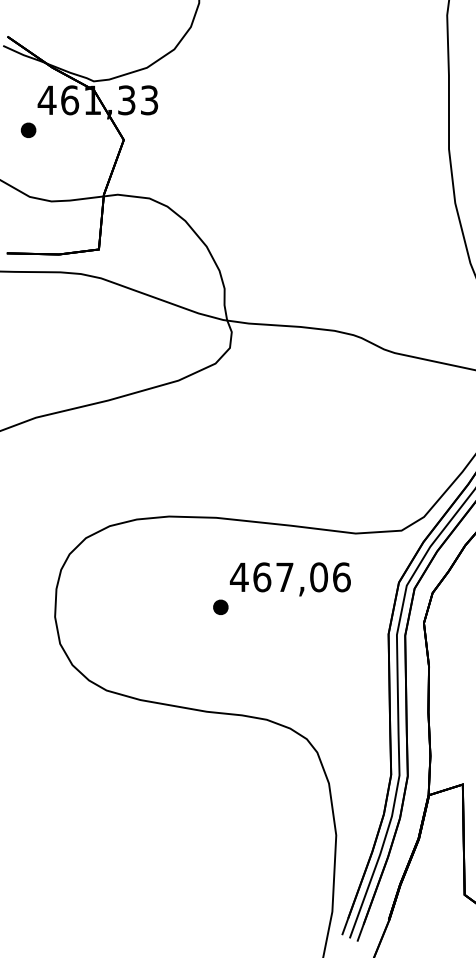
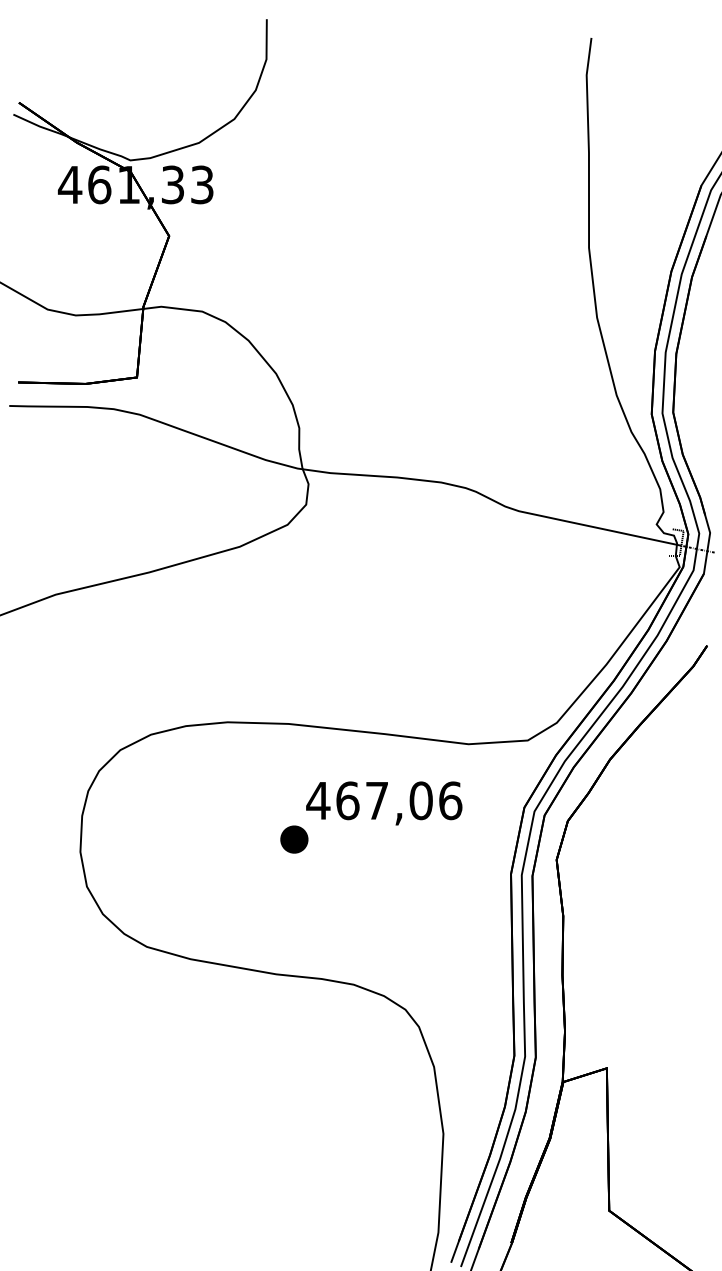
part: (28, 130) -> (46, 223), removed
part: (220, 607) -> (294, 839), size x1.4

